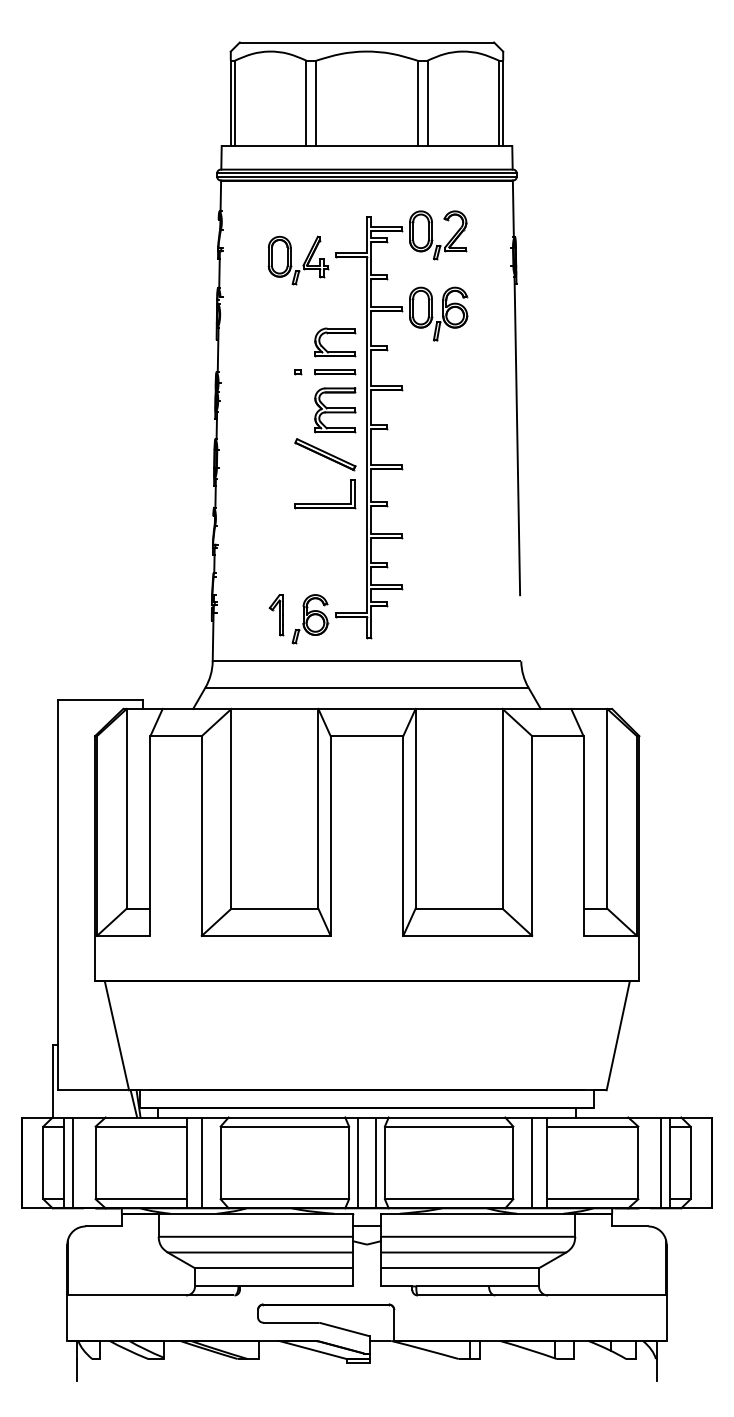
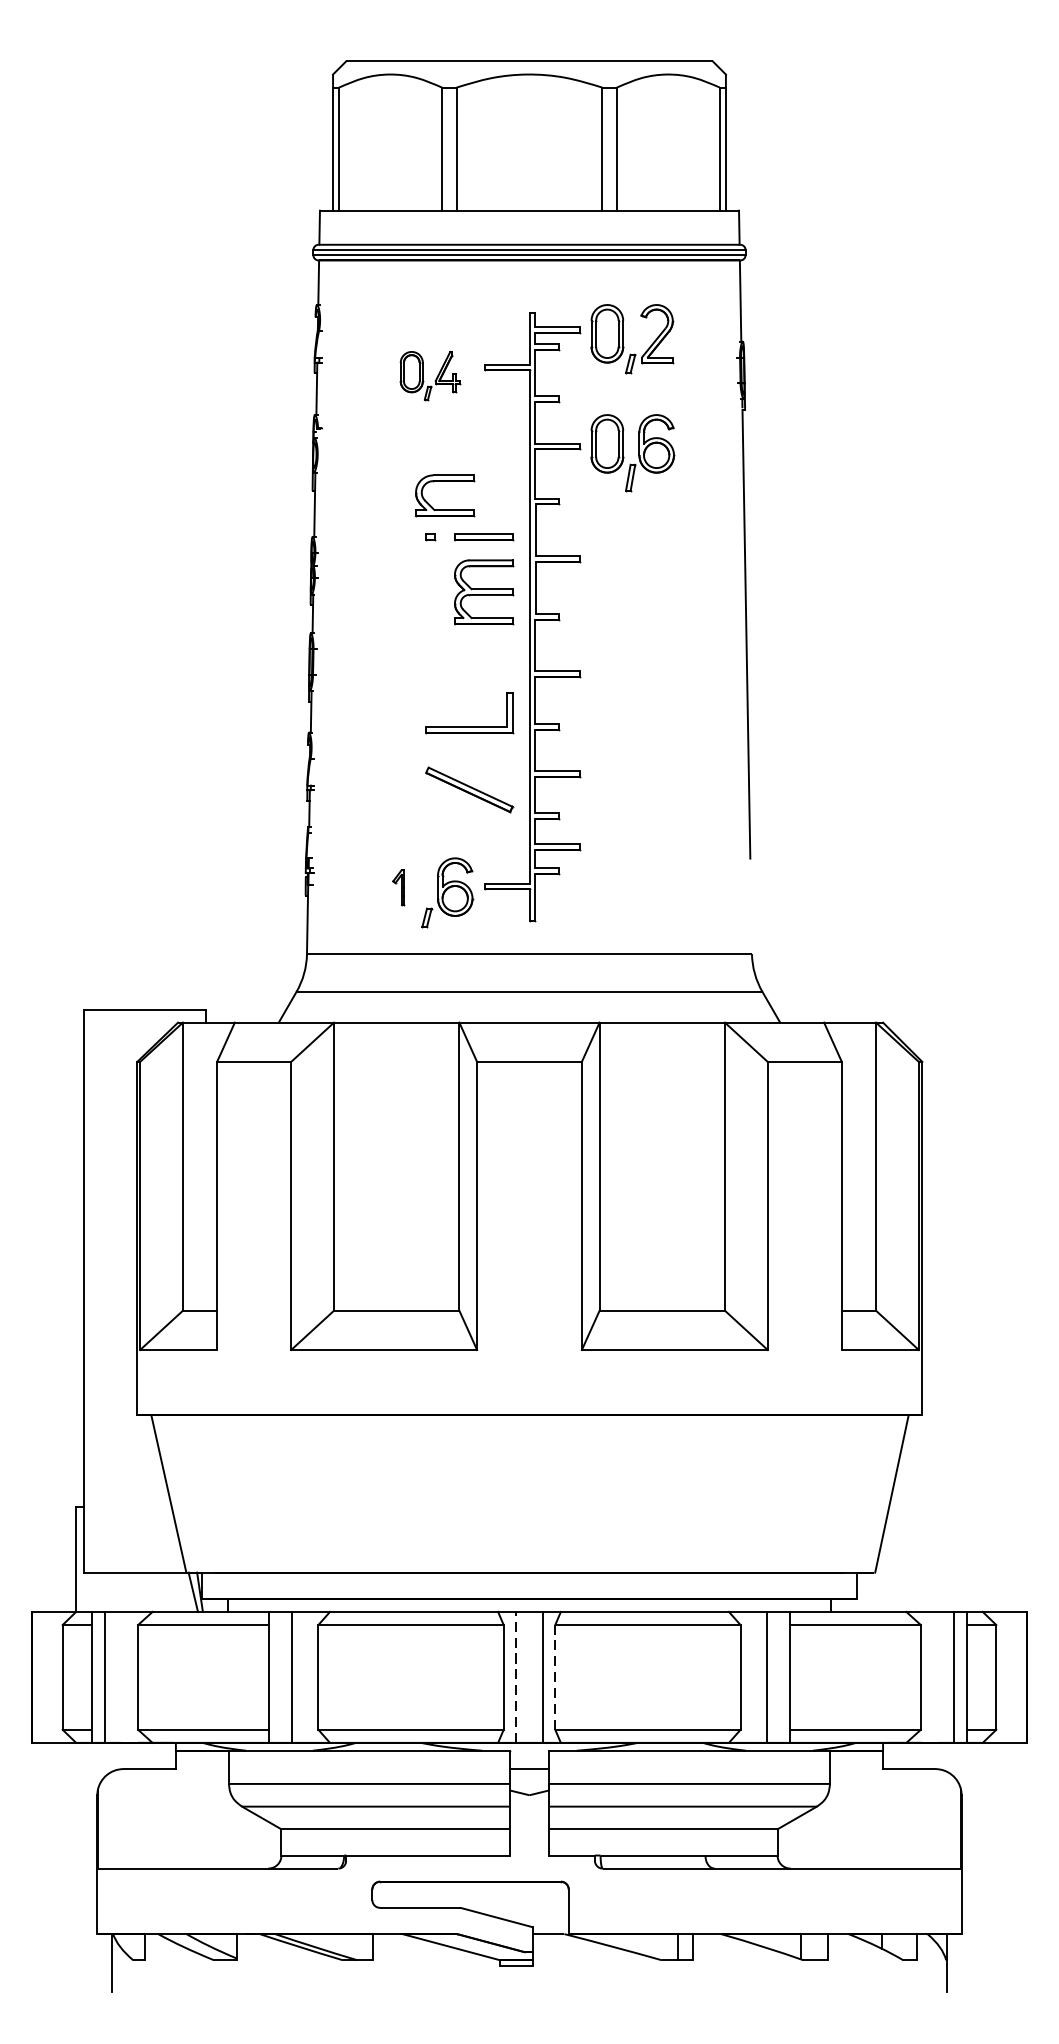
part: (298, 260) -> (430, 375), size x0.7
part: (335, 333) -> (445, 482), moved
part: (325, 454) -> (469, 789), moved
part: (276, 615) -> (398, 887), size x0.6
line: (357, 1162) -> (515, 1676), solid -> dashed
line: (384, 1162) -> (554, 1676), solid -> dashed

